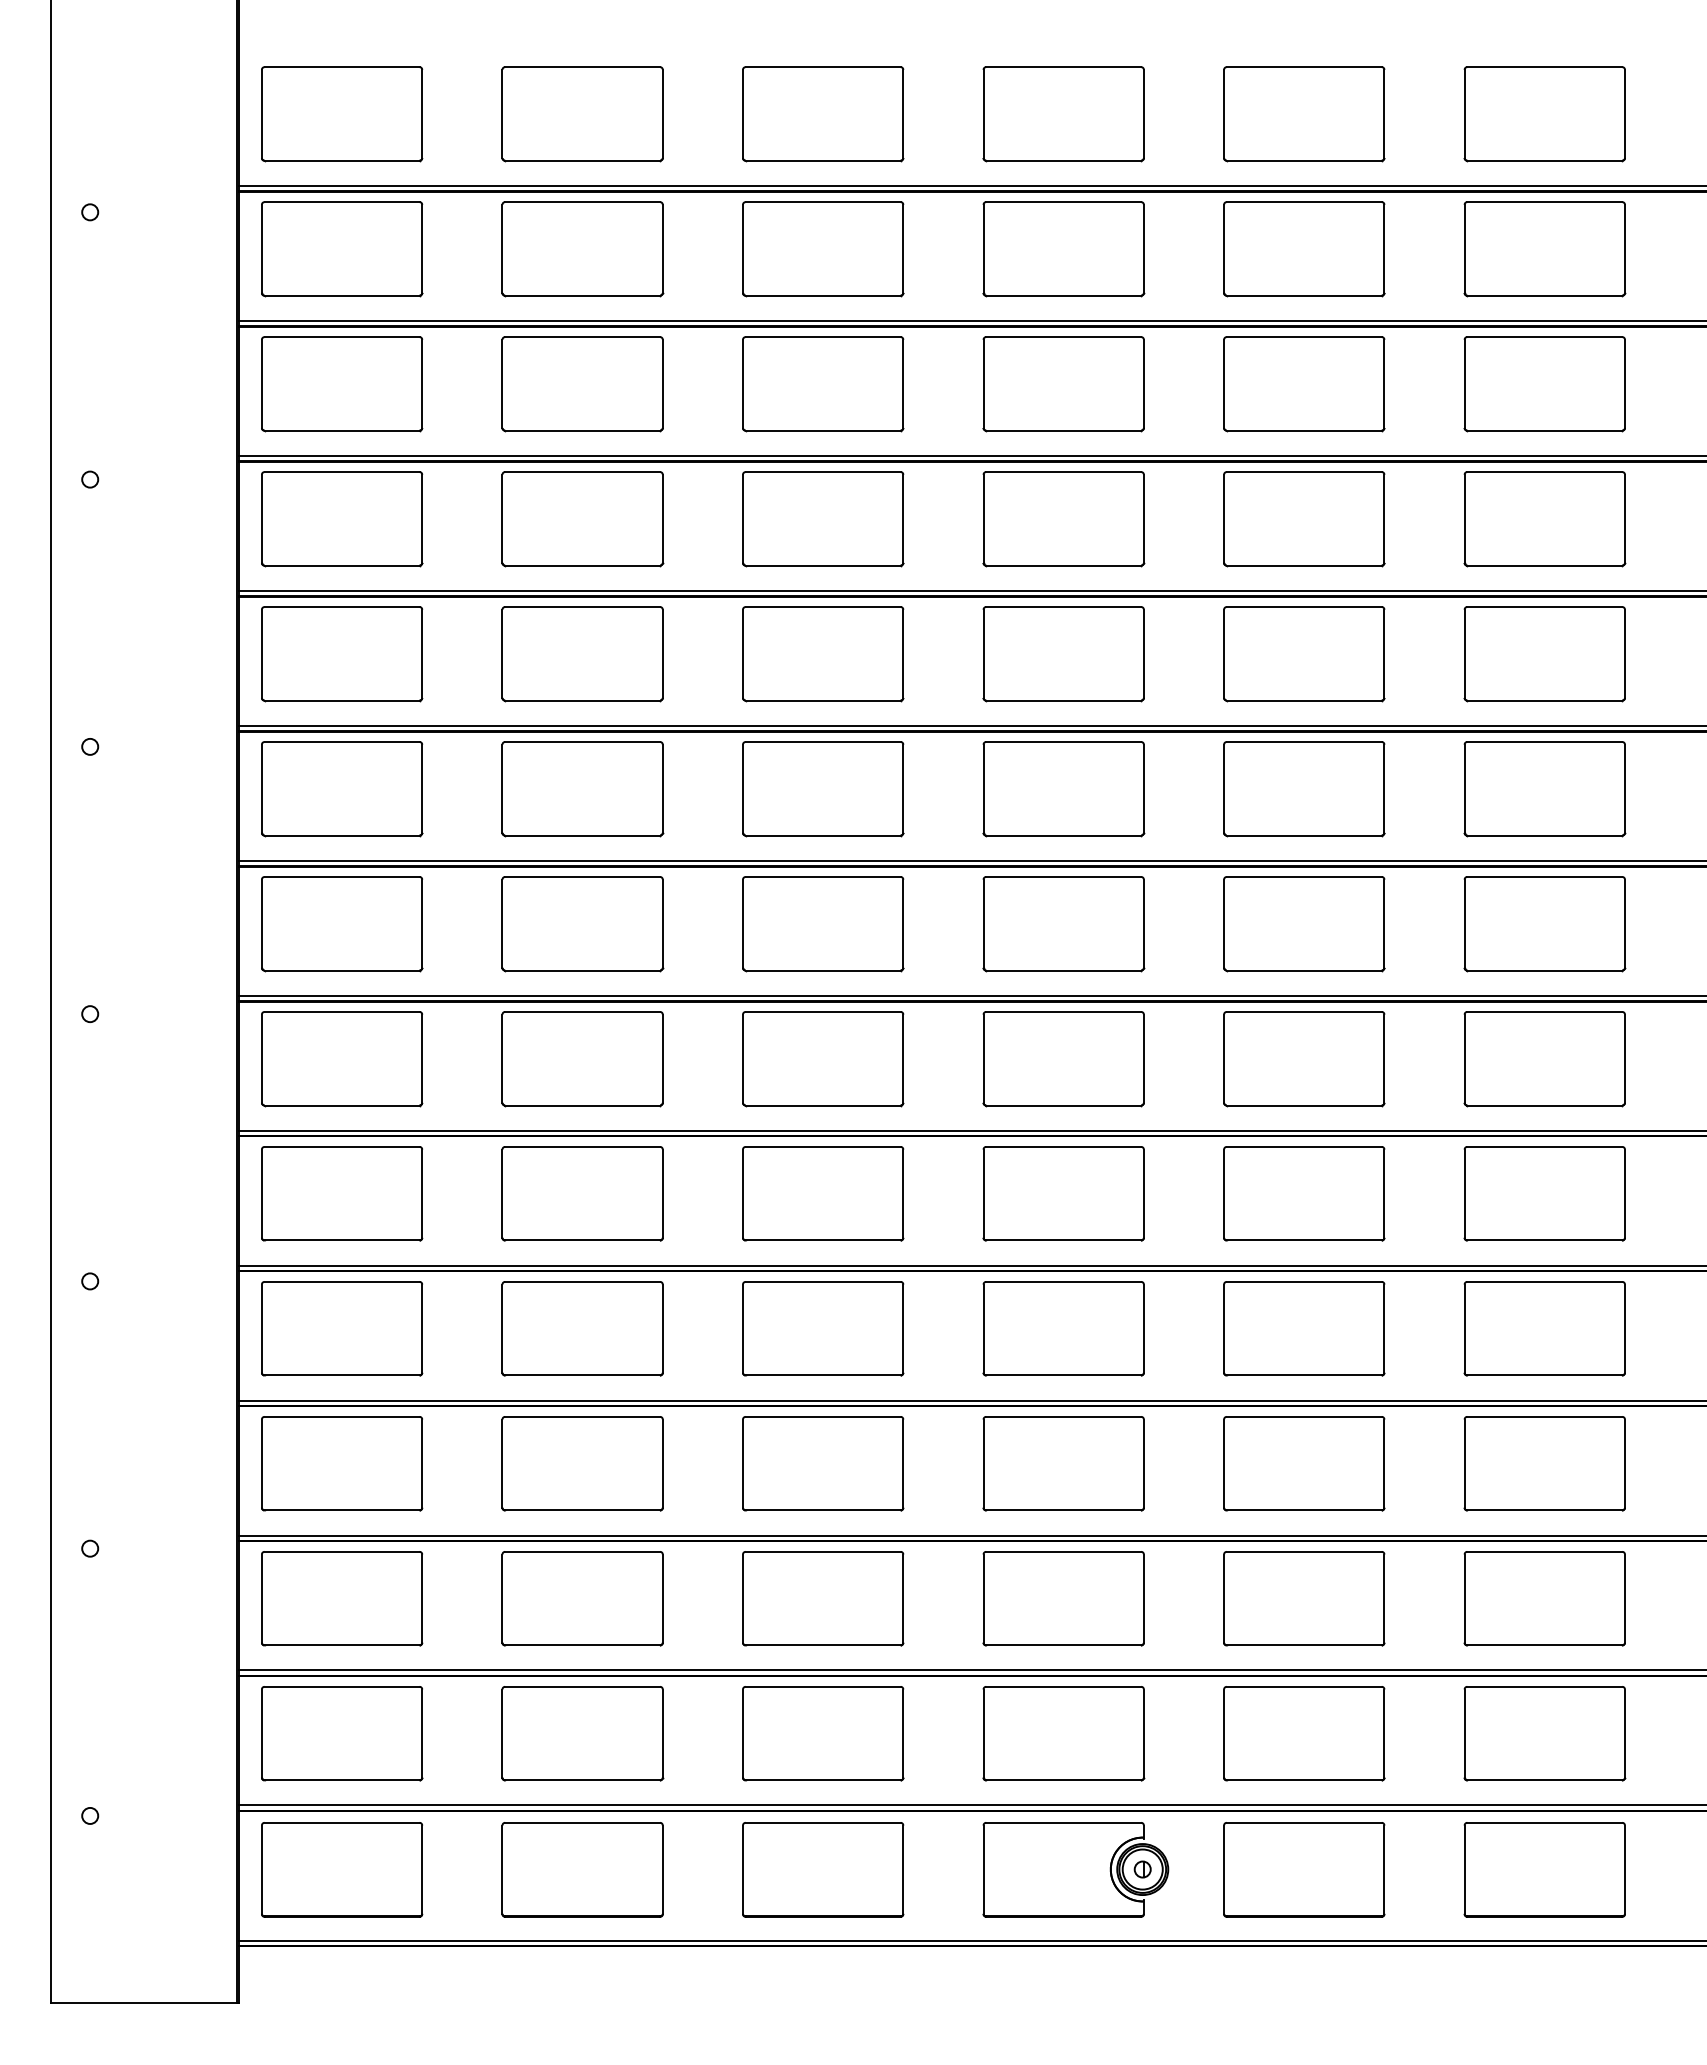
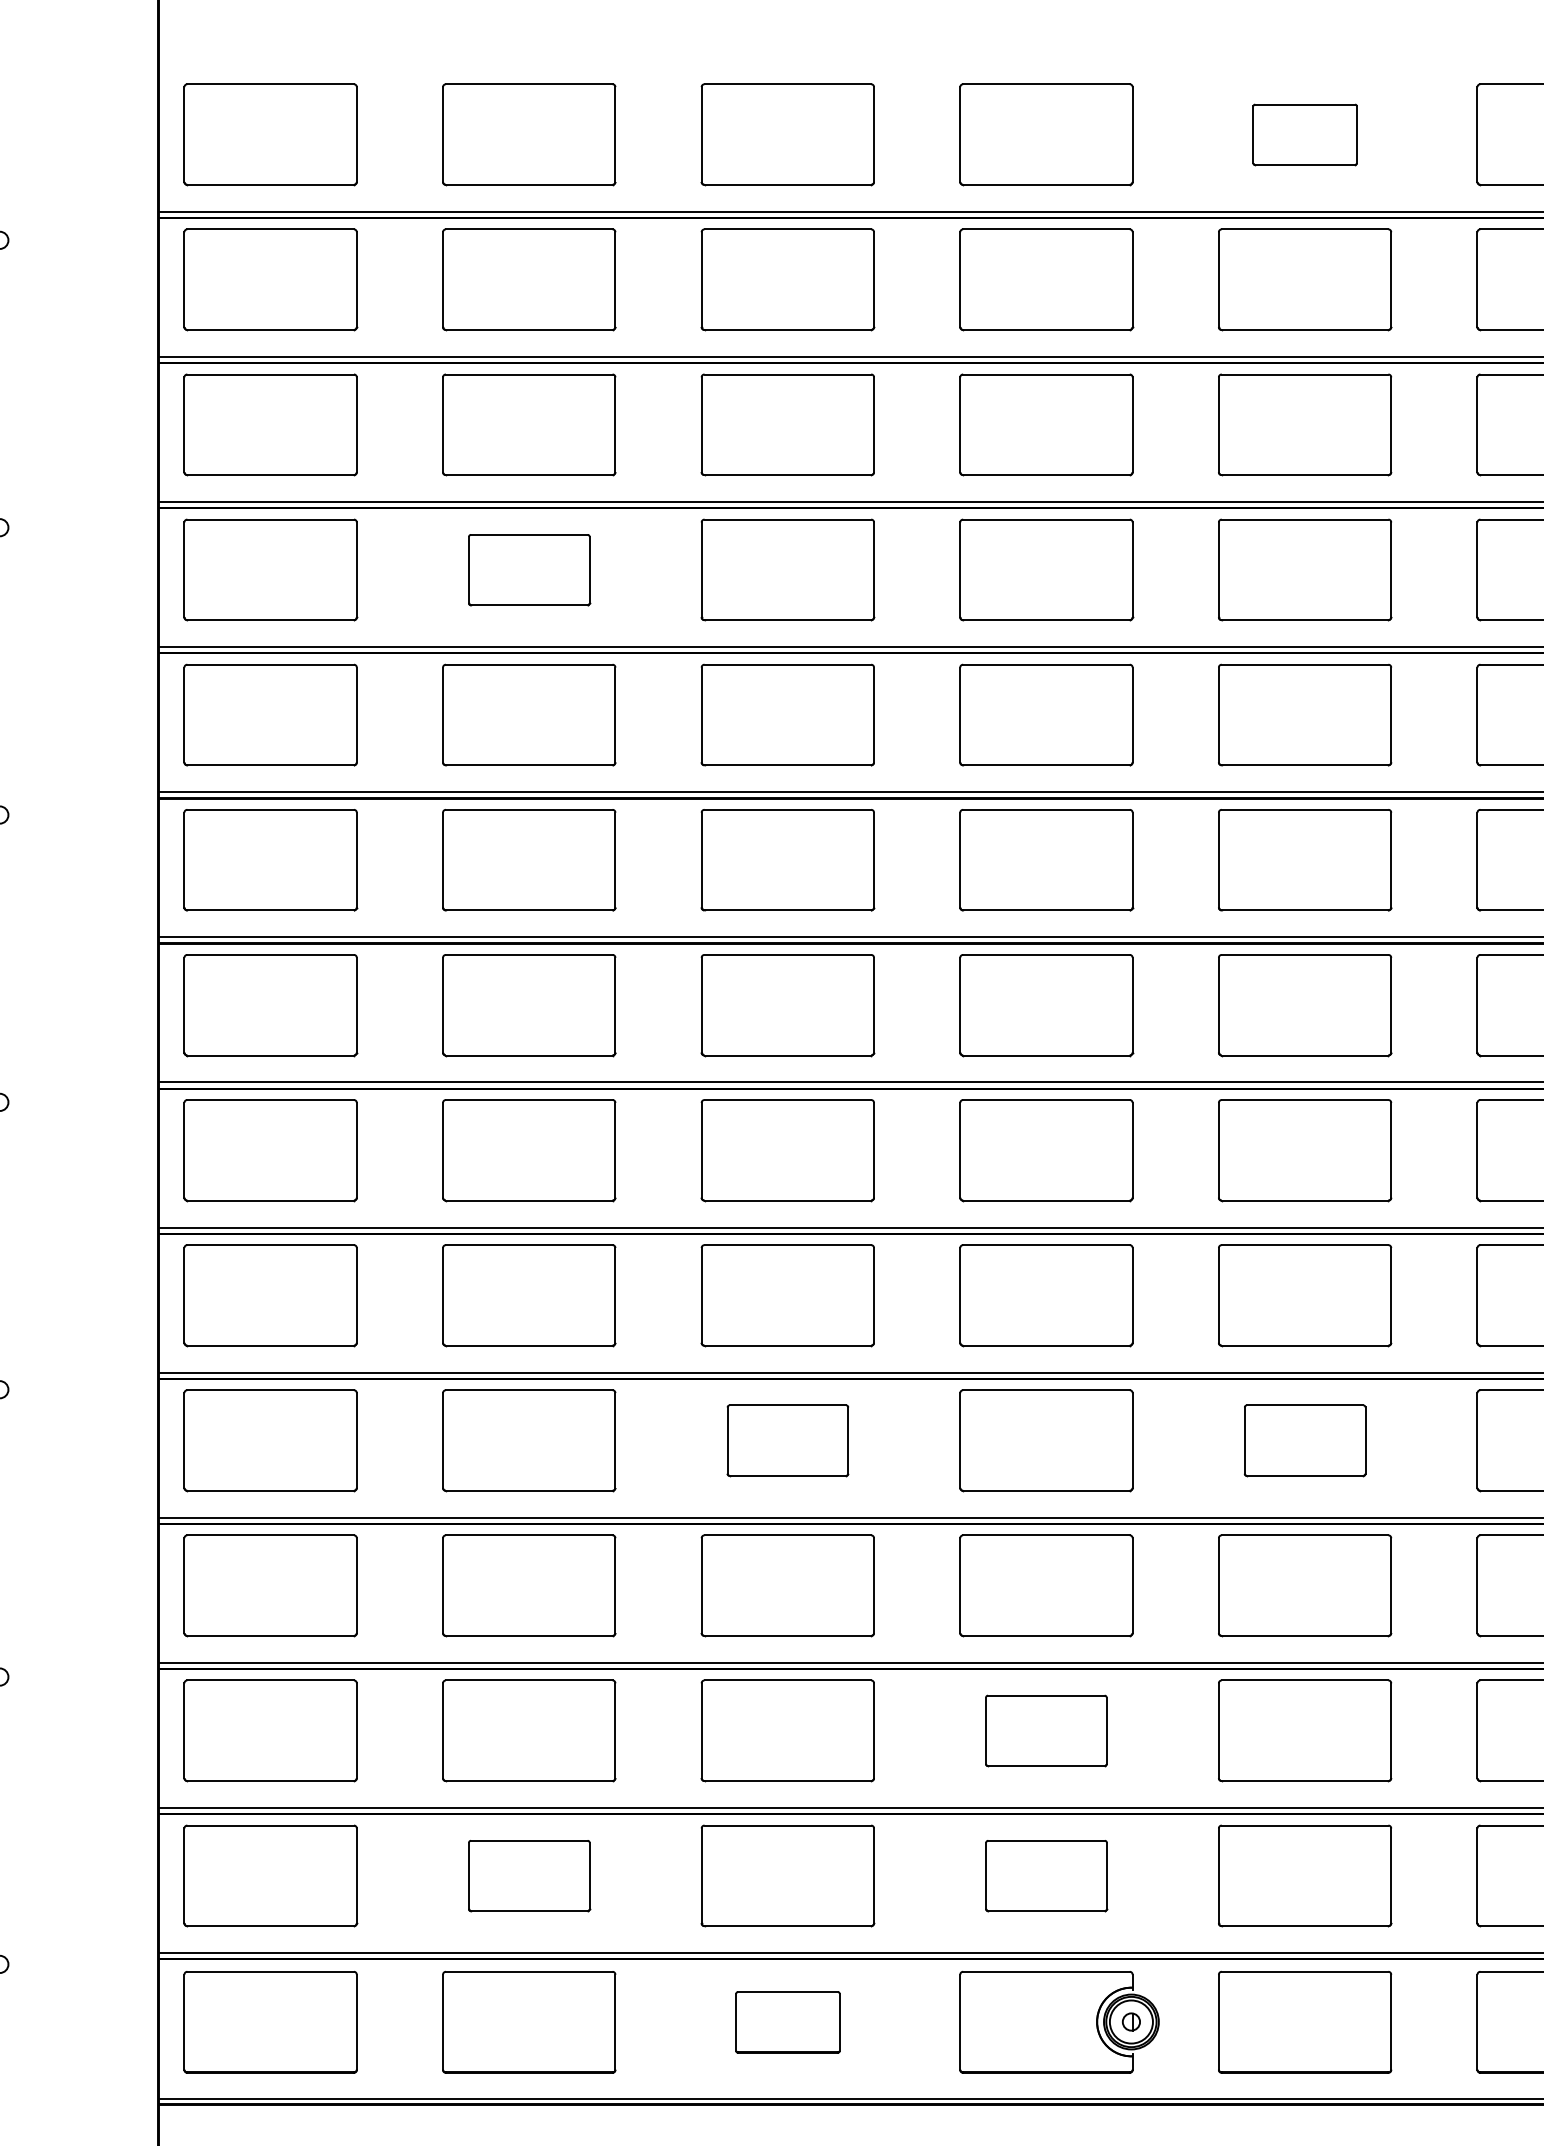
part: (1304, 114) -> (1305, 135), size x0.6
part: (582, 519) -> (529, 570), size x0.7
part: (823, 1328) -> (788, 1440), size x0.7
part: (1304, 1328) -> (1305, 1440), size x0.7
part: (1063, 1598) -> (1046, 1730), size x0.7
part: (582, 1733) -> (529, 1875), size x0.7
part: (1063, 1733) -> (1046, 1875), size x0.7
part: (823, 1869) -> (788, 2021), size x0.6

